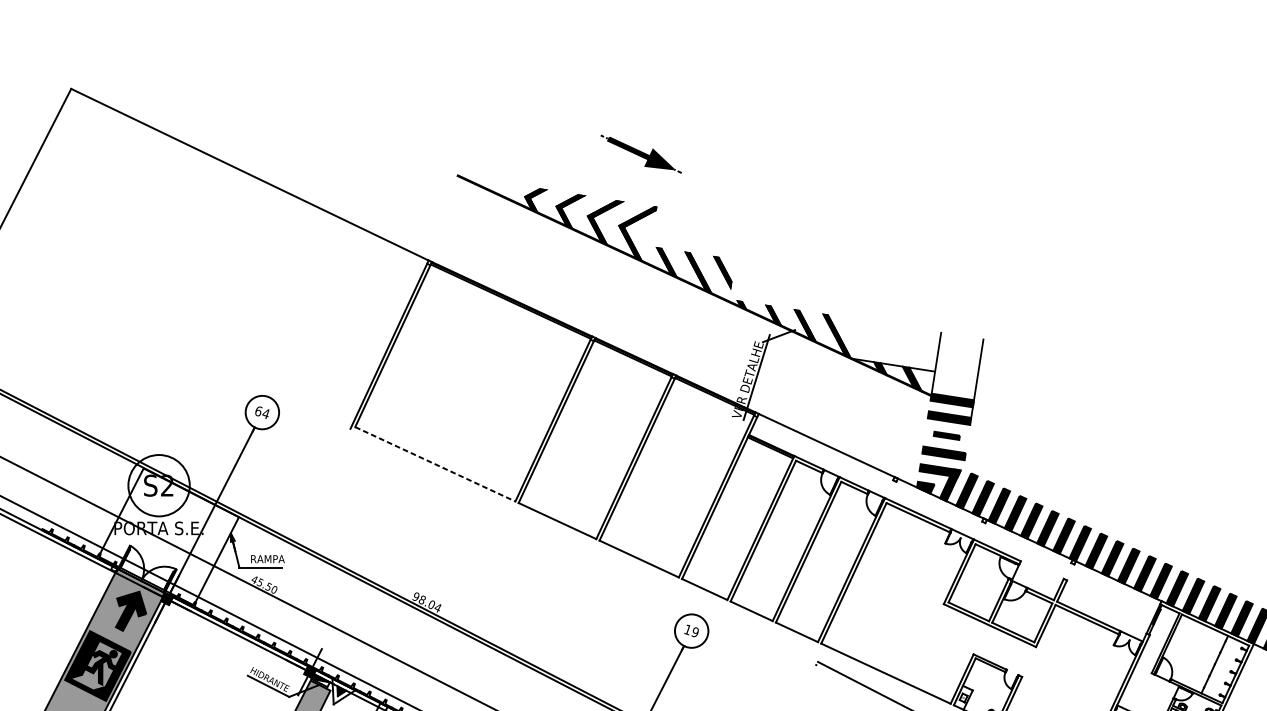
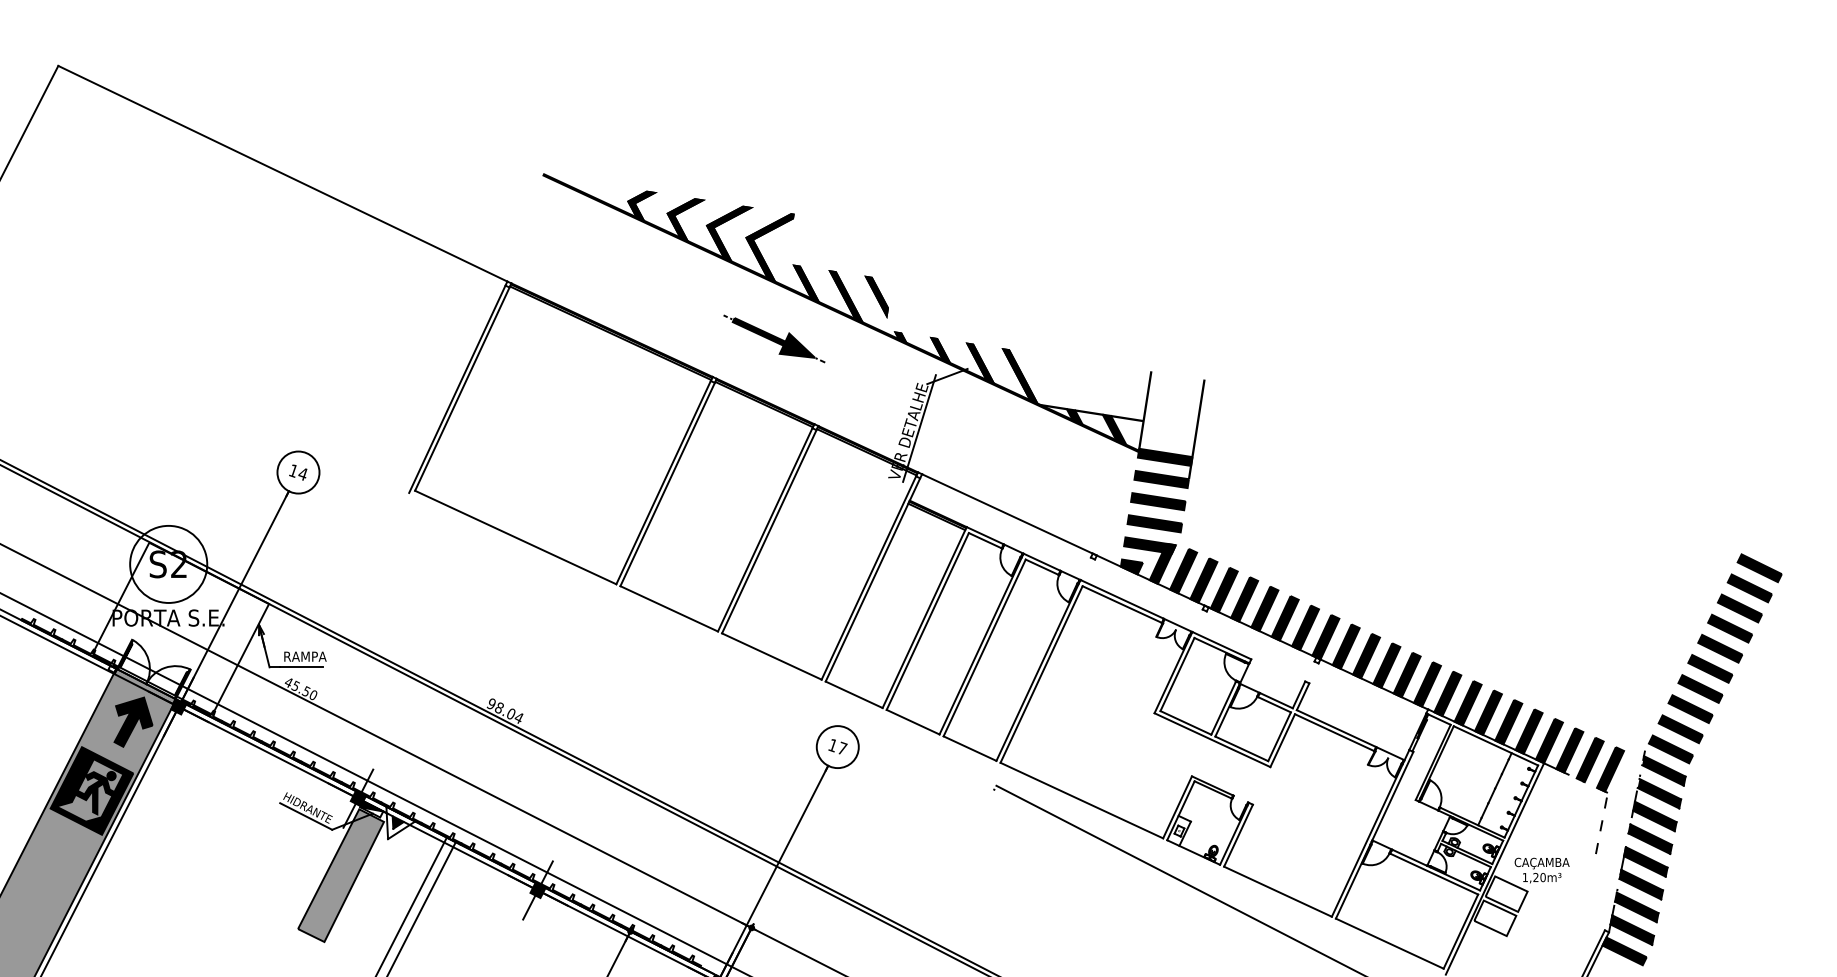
part: (641, 153) -> (774, 338), moved
text: (258, 410) -> (293, 470), 64 -> 14
part: (946, 435) -> (1158, 501), size x1.67
line: (435, 464) -> (515, 537), dashed -> solid
text: (695, 631) -> (842, 747), 19 -> 17

